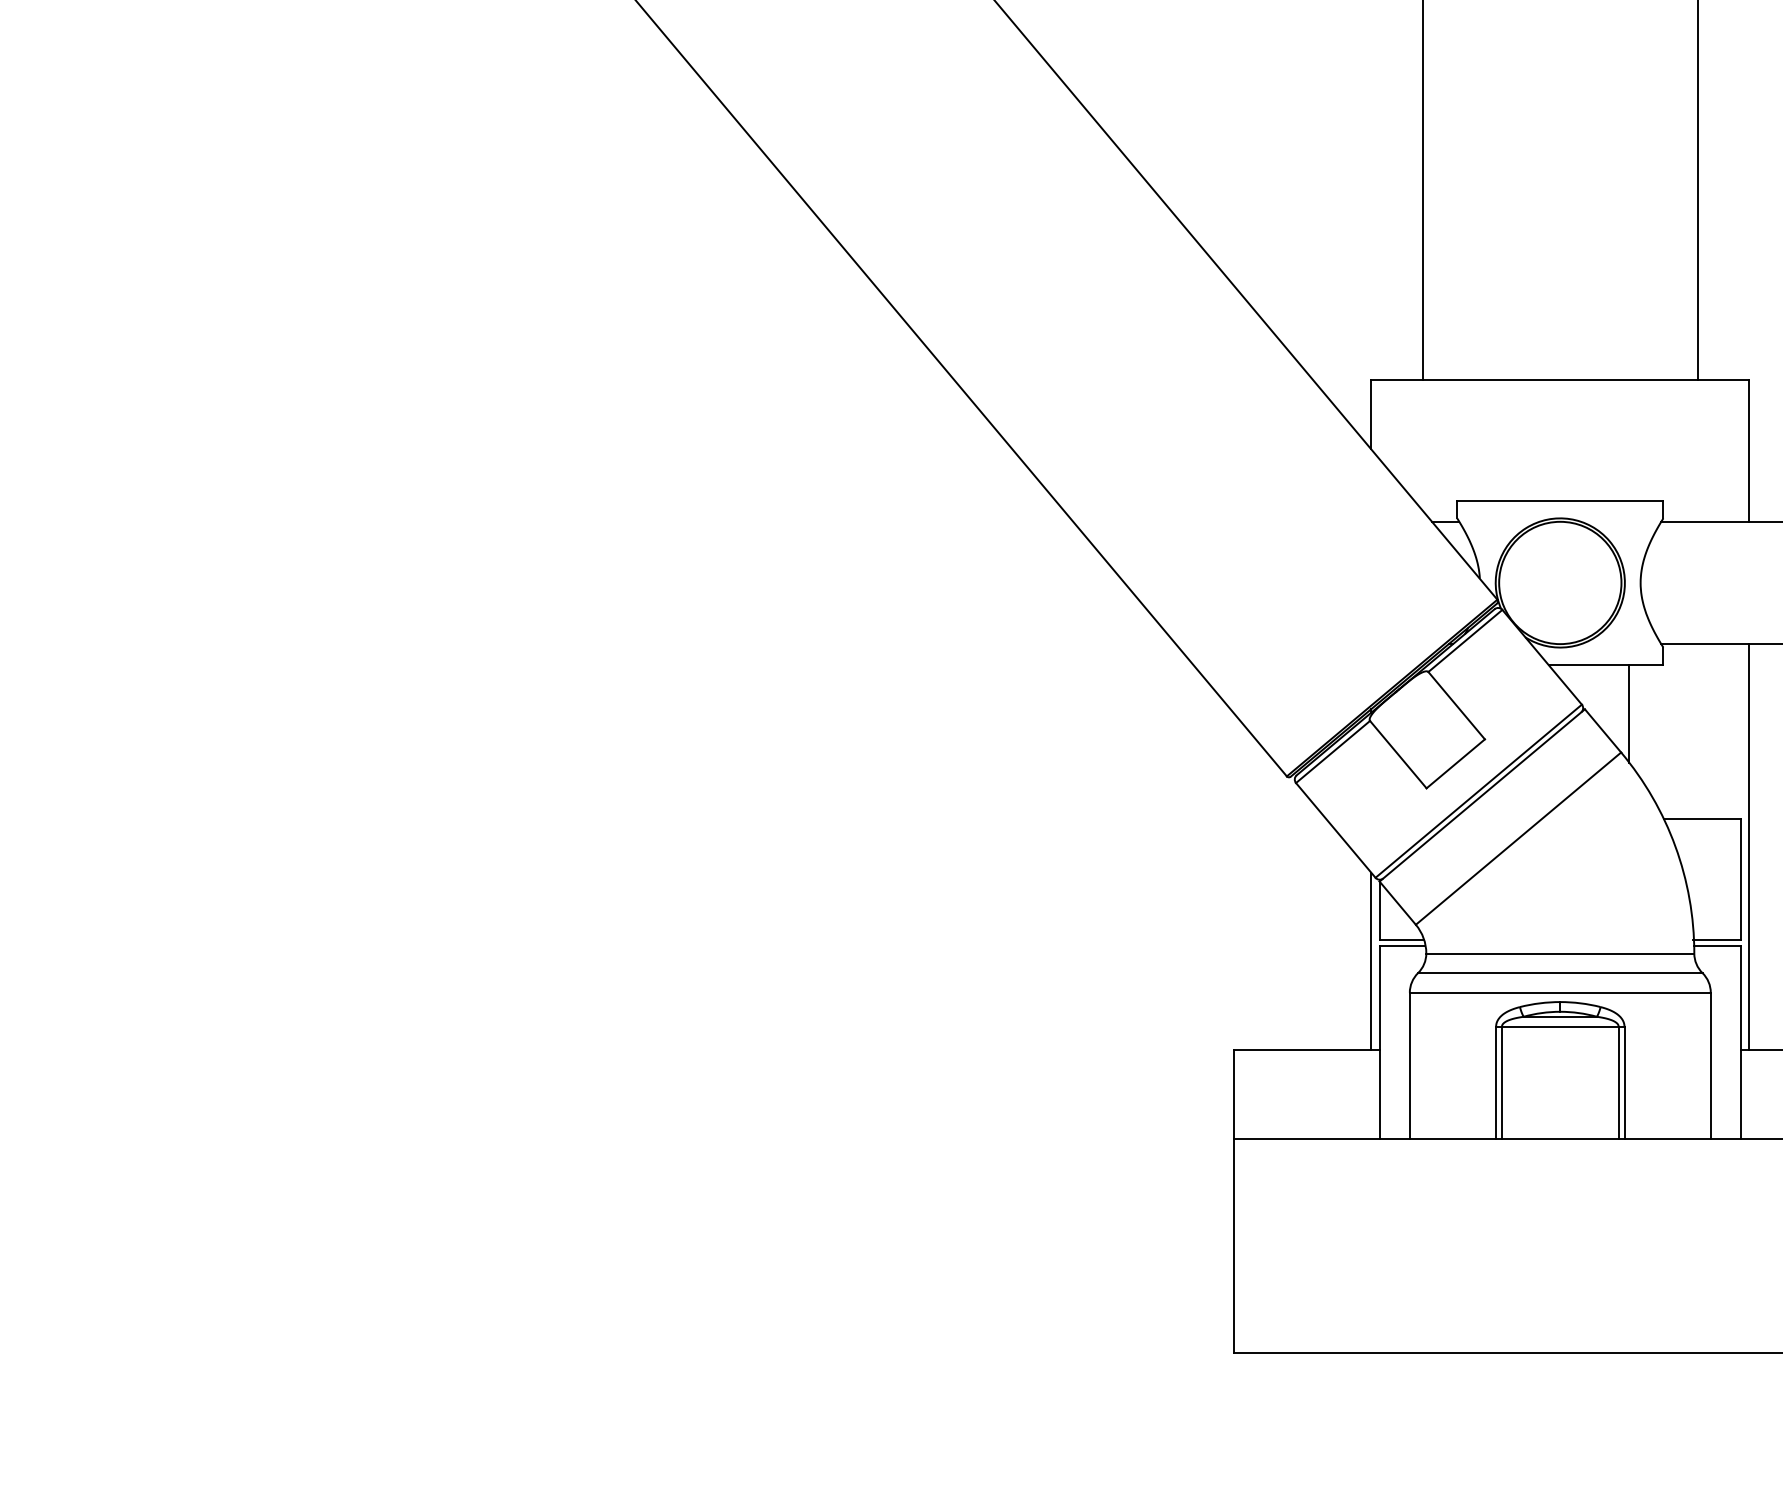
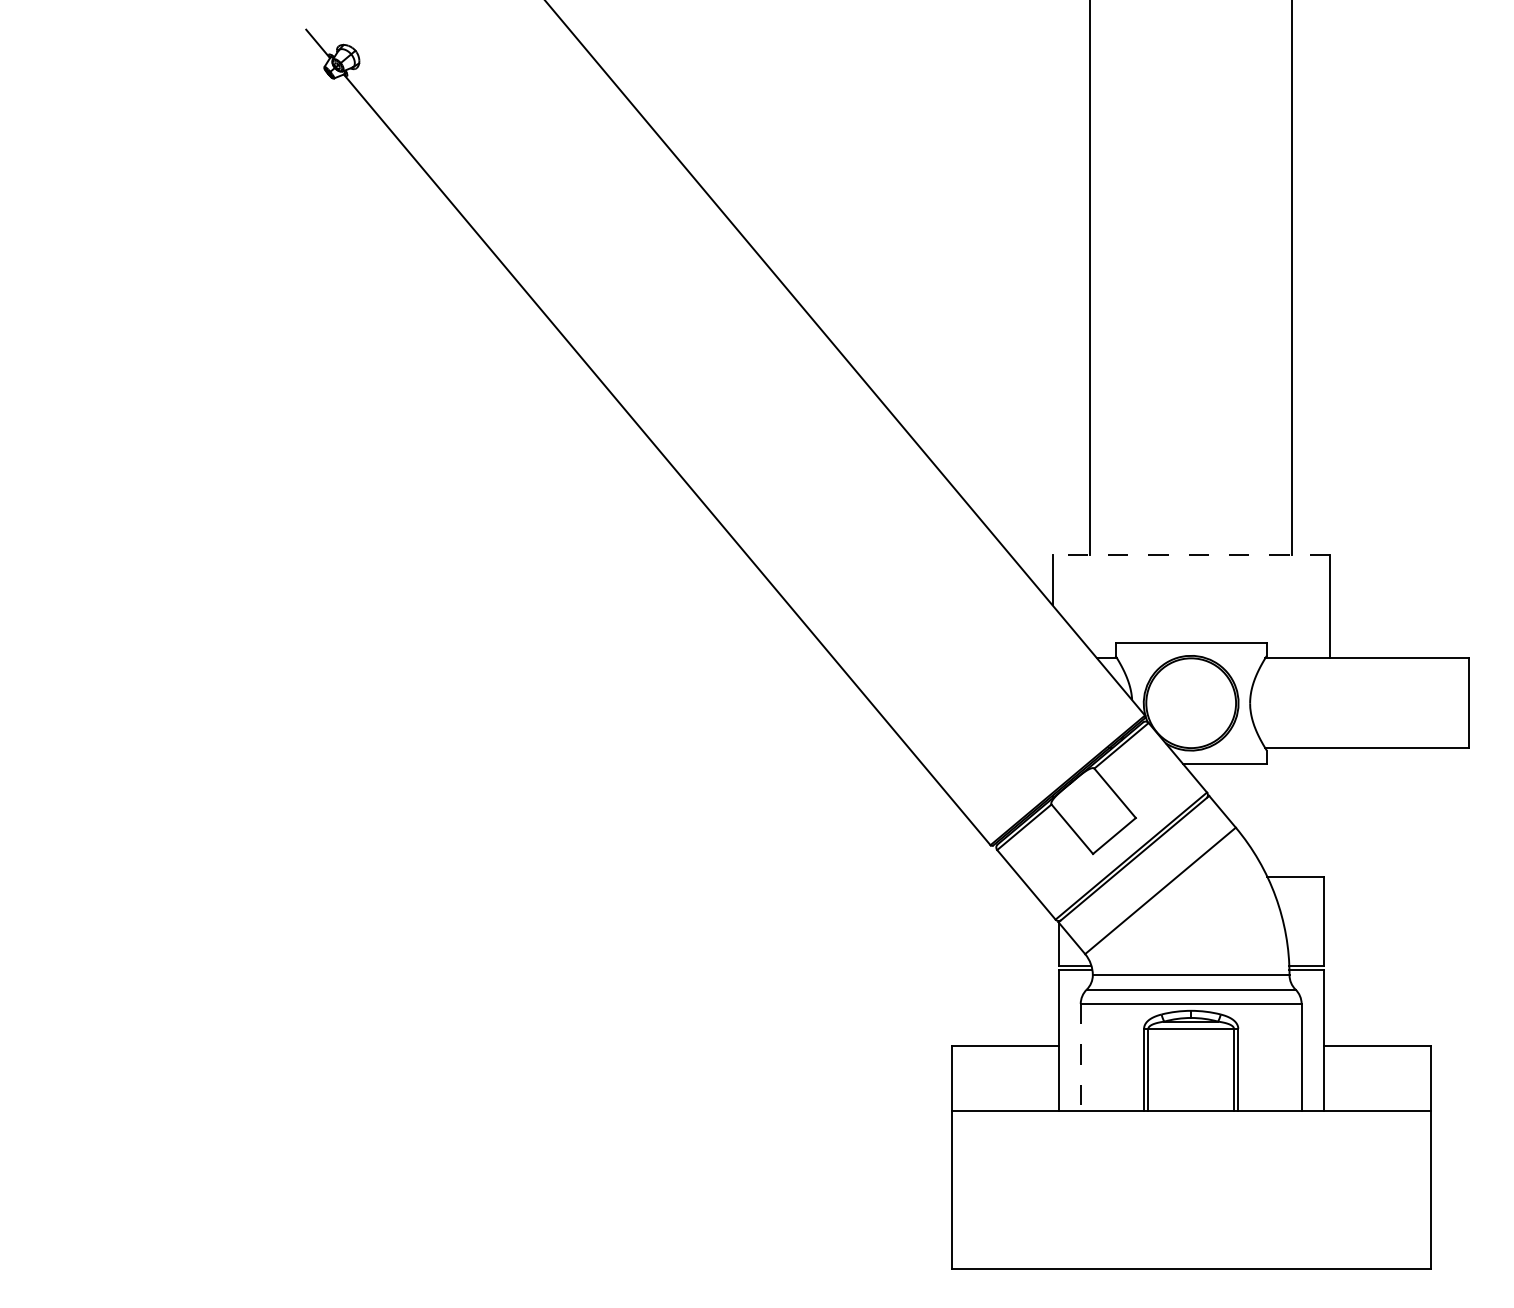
line: (1560, 380) -> (1191, 554), solid -> dashed
line: (1628, 714) -> (1241, 799), removed
line: (1748, 847) -> (1329, 897), removed
line: (1371, 960) -> (1052, 980), removed
line: (1409, 1065) -> (1080, 1057), solid -> dashed

